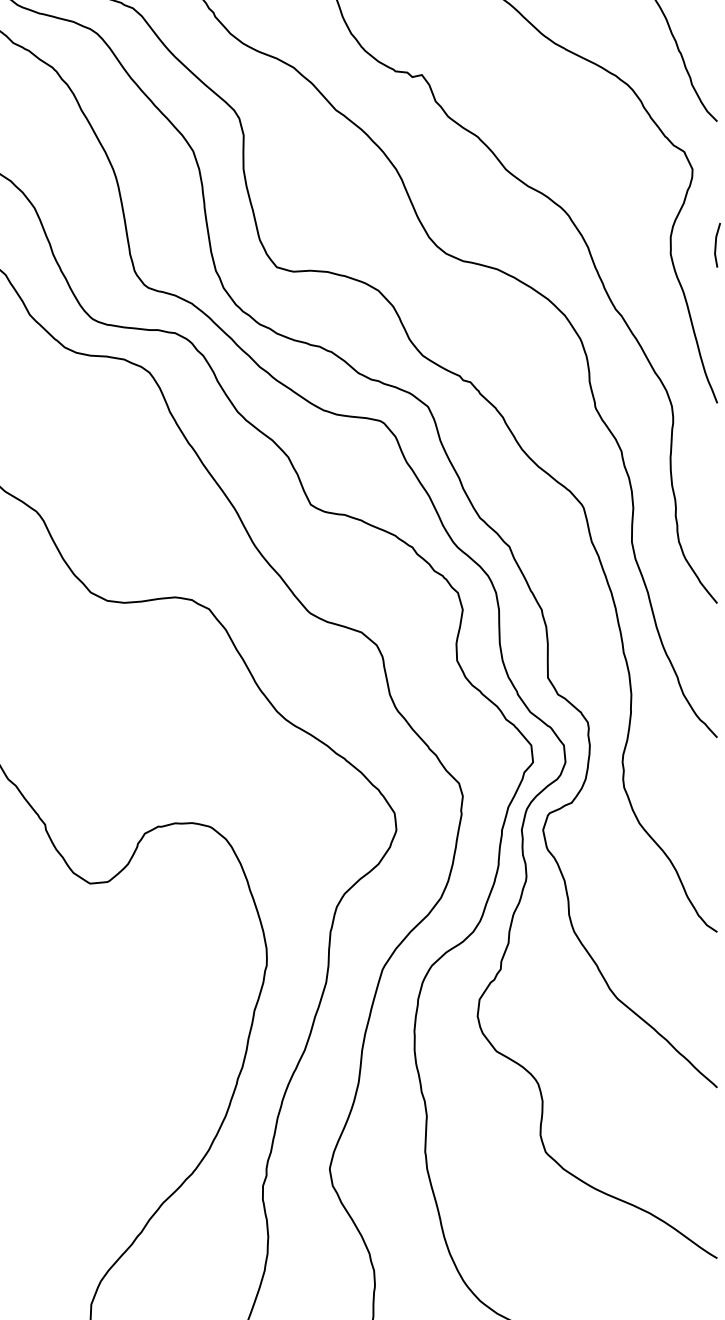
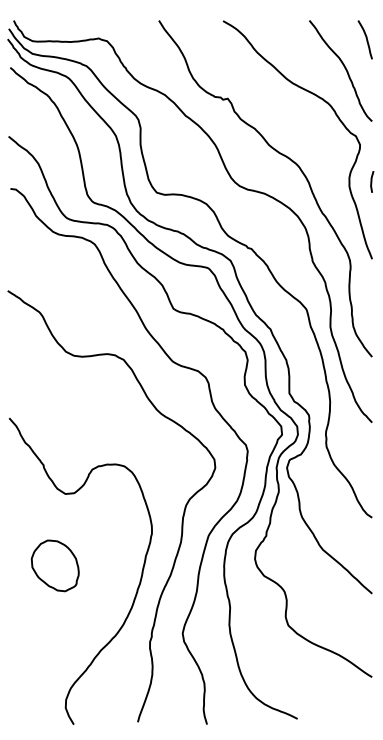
part: (67, 1029) -> (54, 565), added

